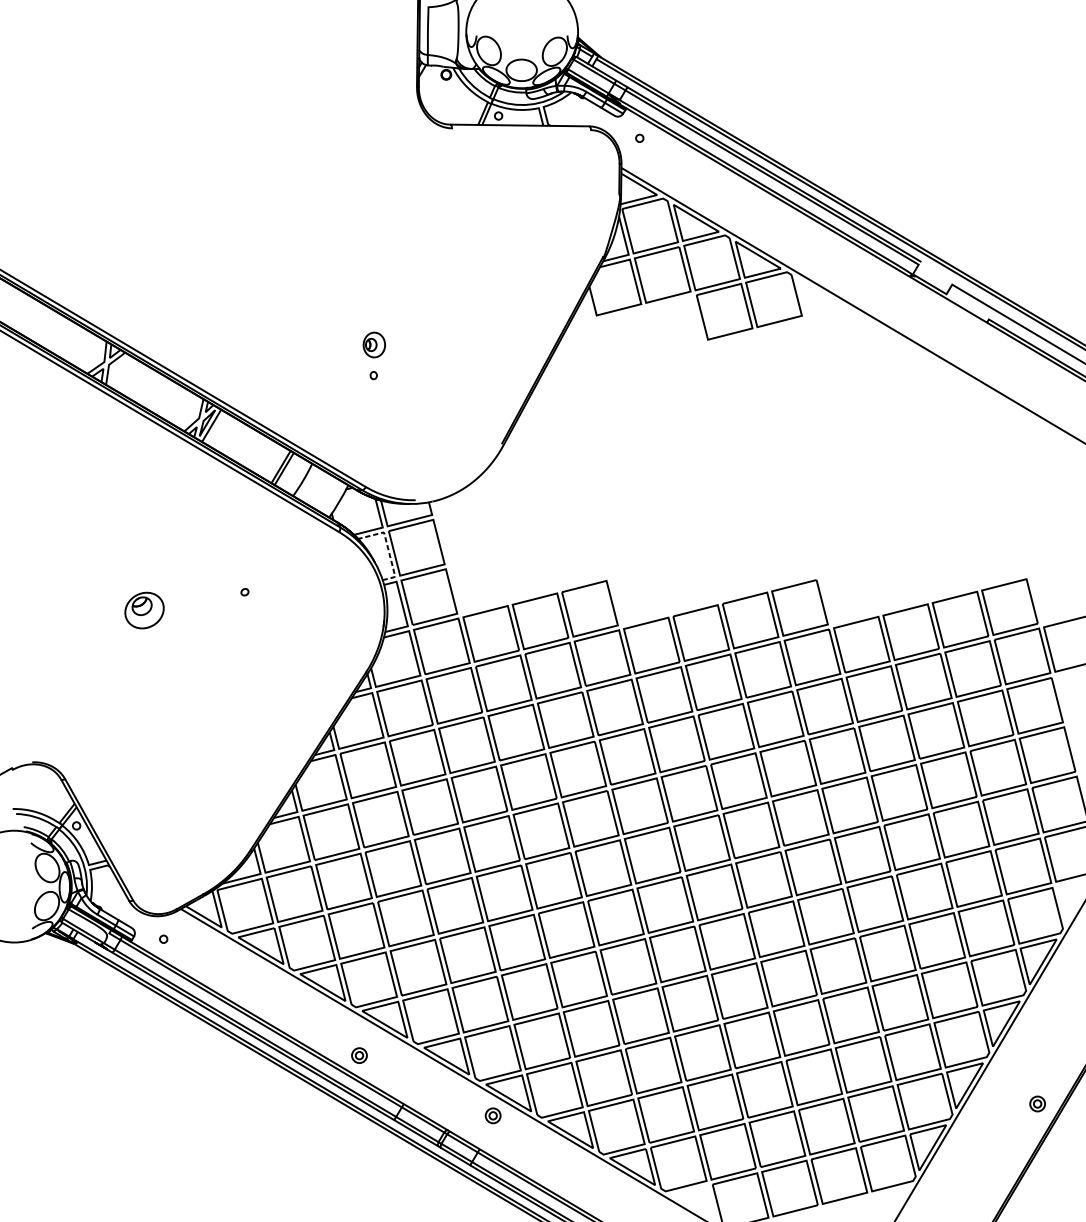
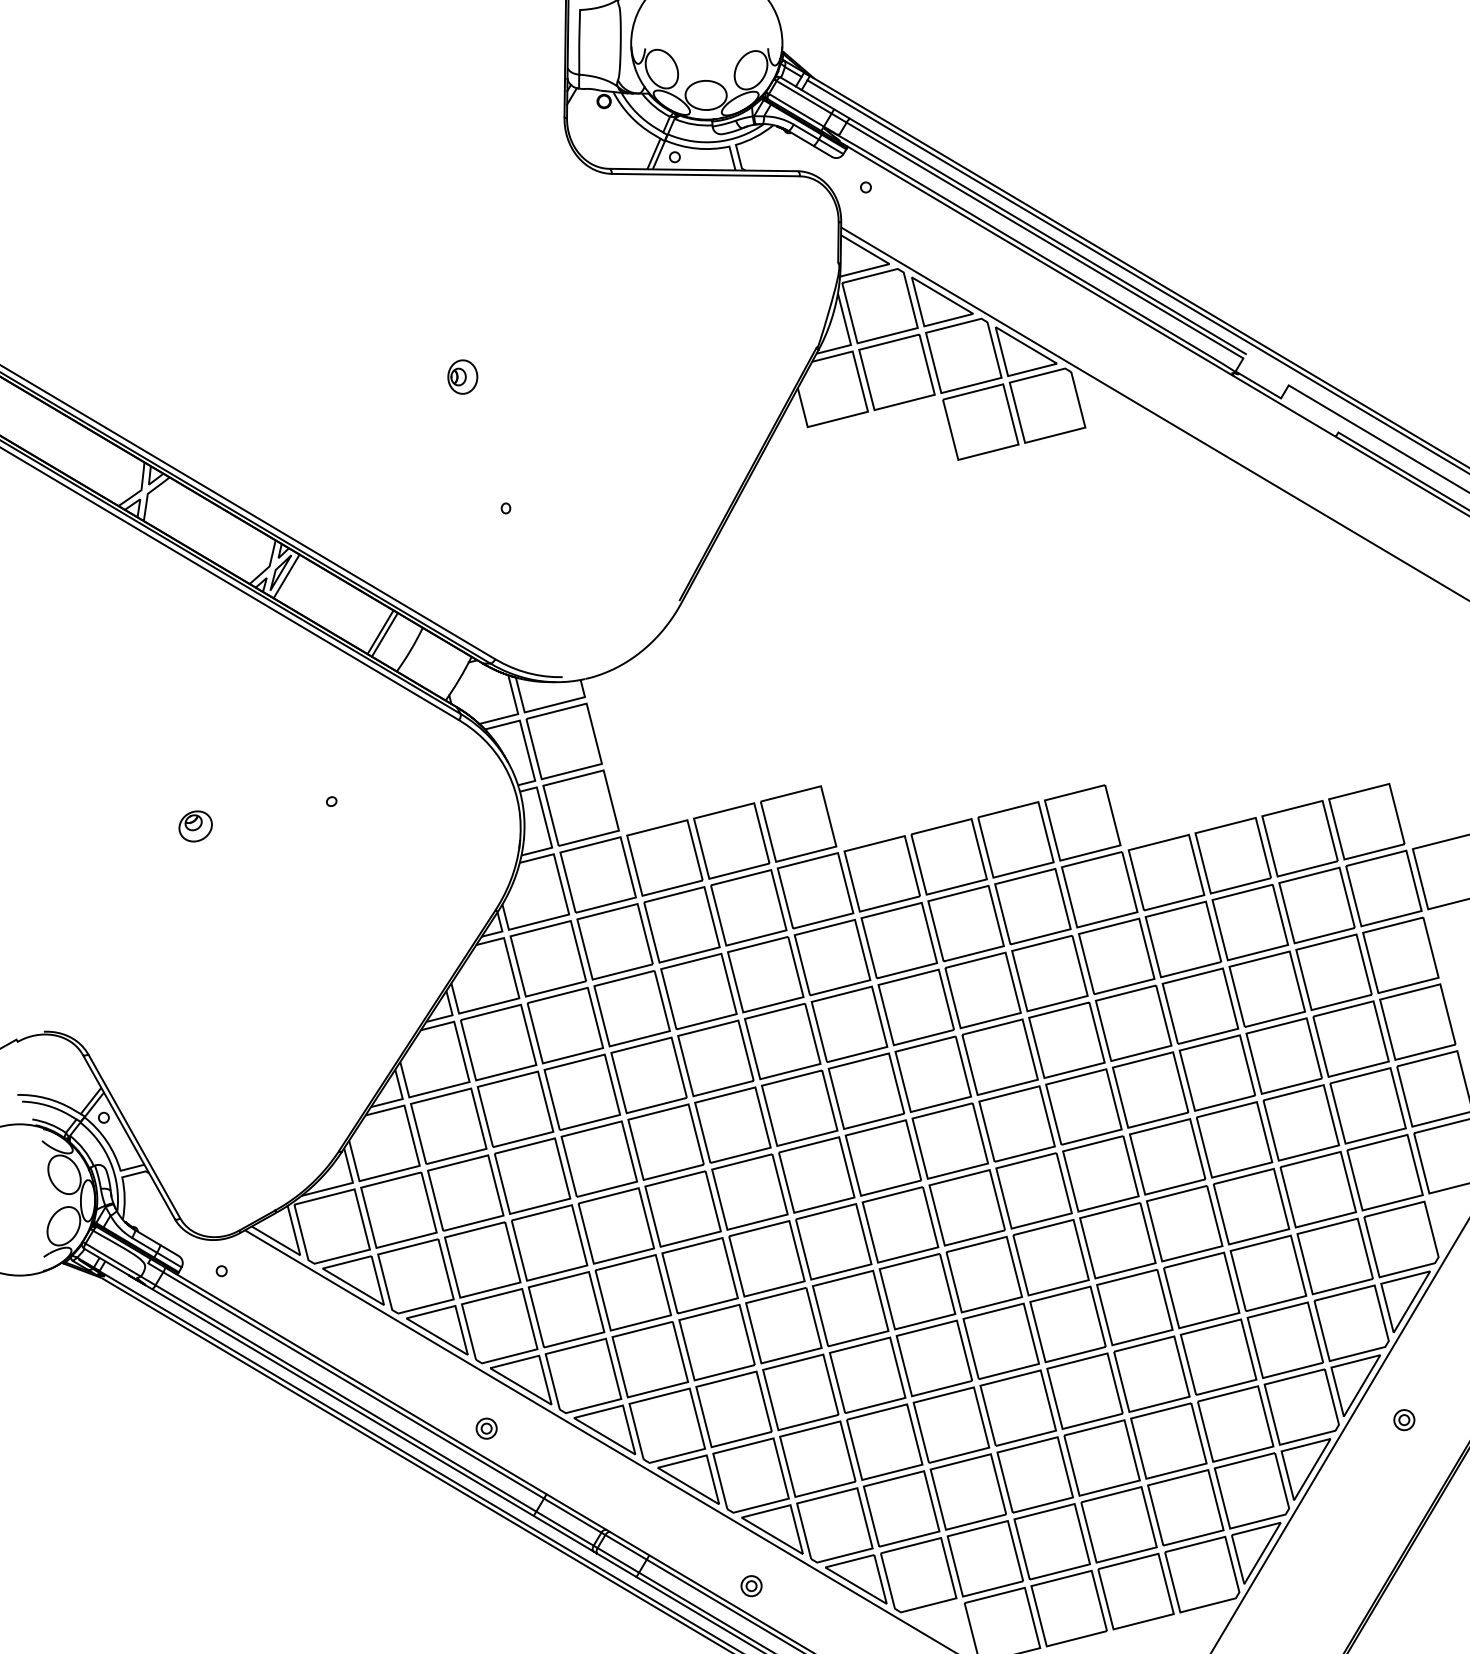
line: (521, 128) -> (705, 174), added
part: (374, 344) -> (462, 376), moved
line: (388, 547) -> (525, 741), dashed -> solid
part: (144, 610) -> (195, 826), size x0.62
part: (1037, 1104) -> (1404, 1420), moved
part: (493, 1116) -> (751, 1586), moved

